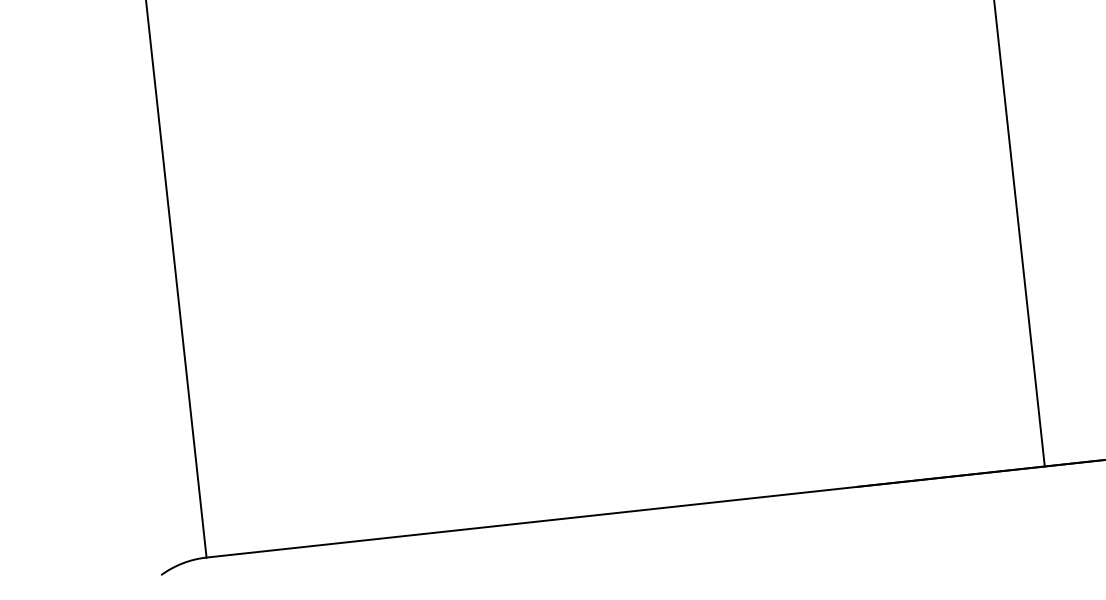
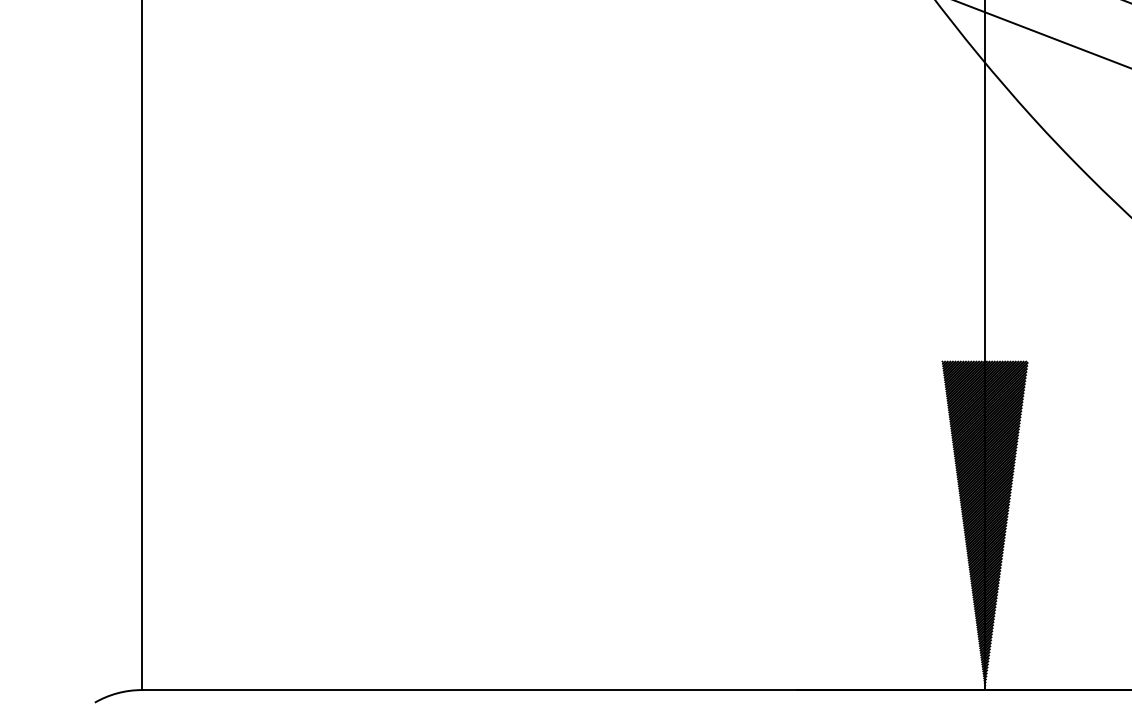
hatch: (1026, 301) -> (984, 524), added

